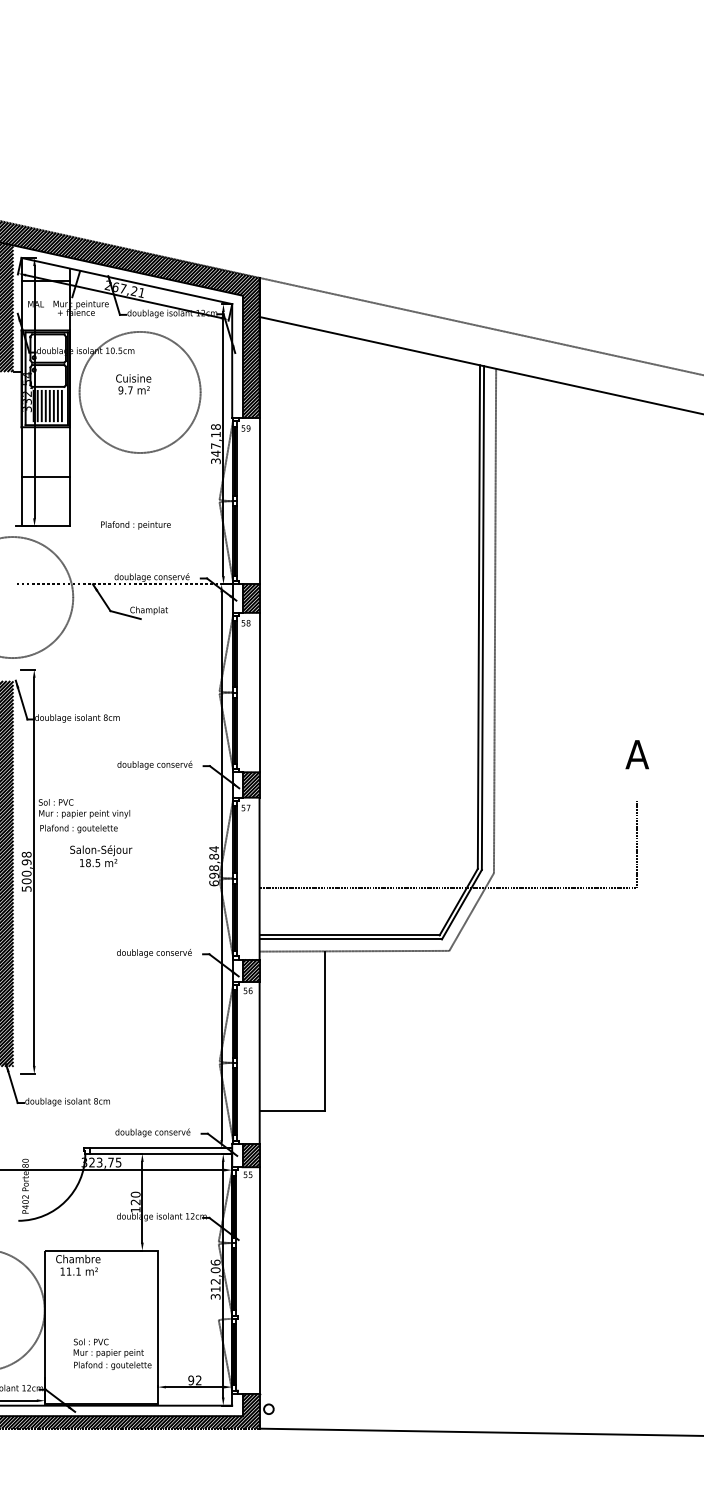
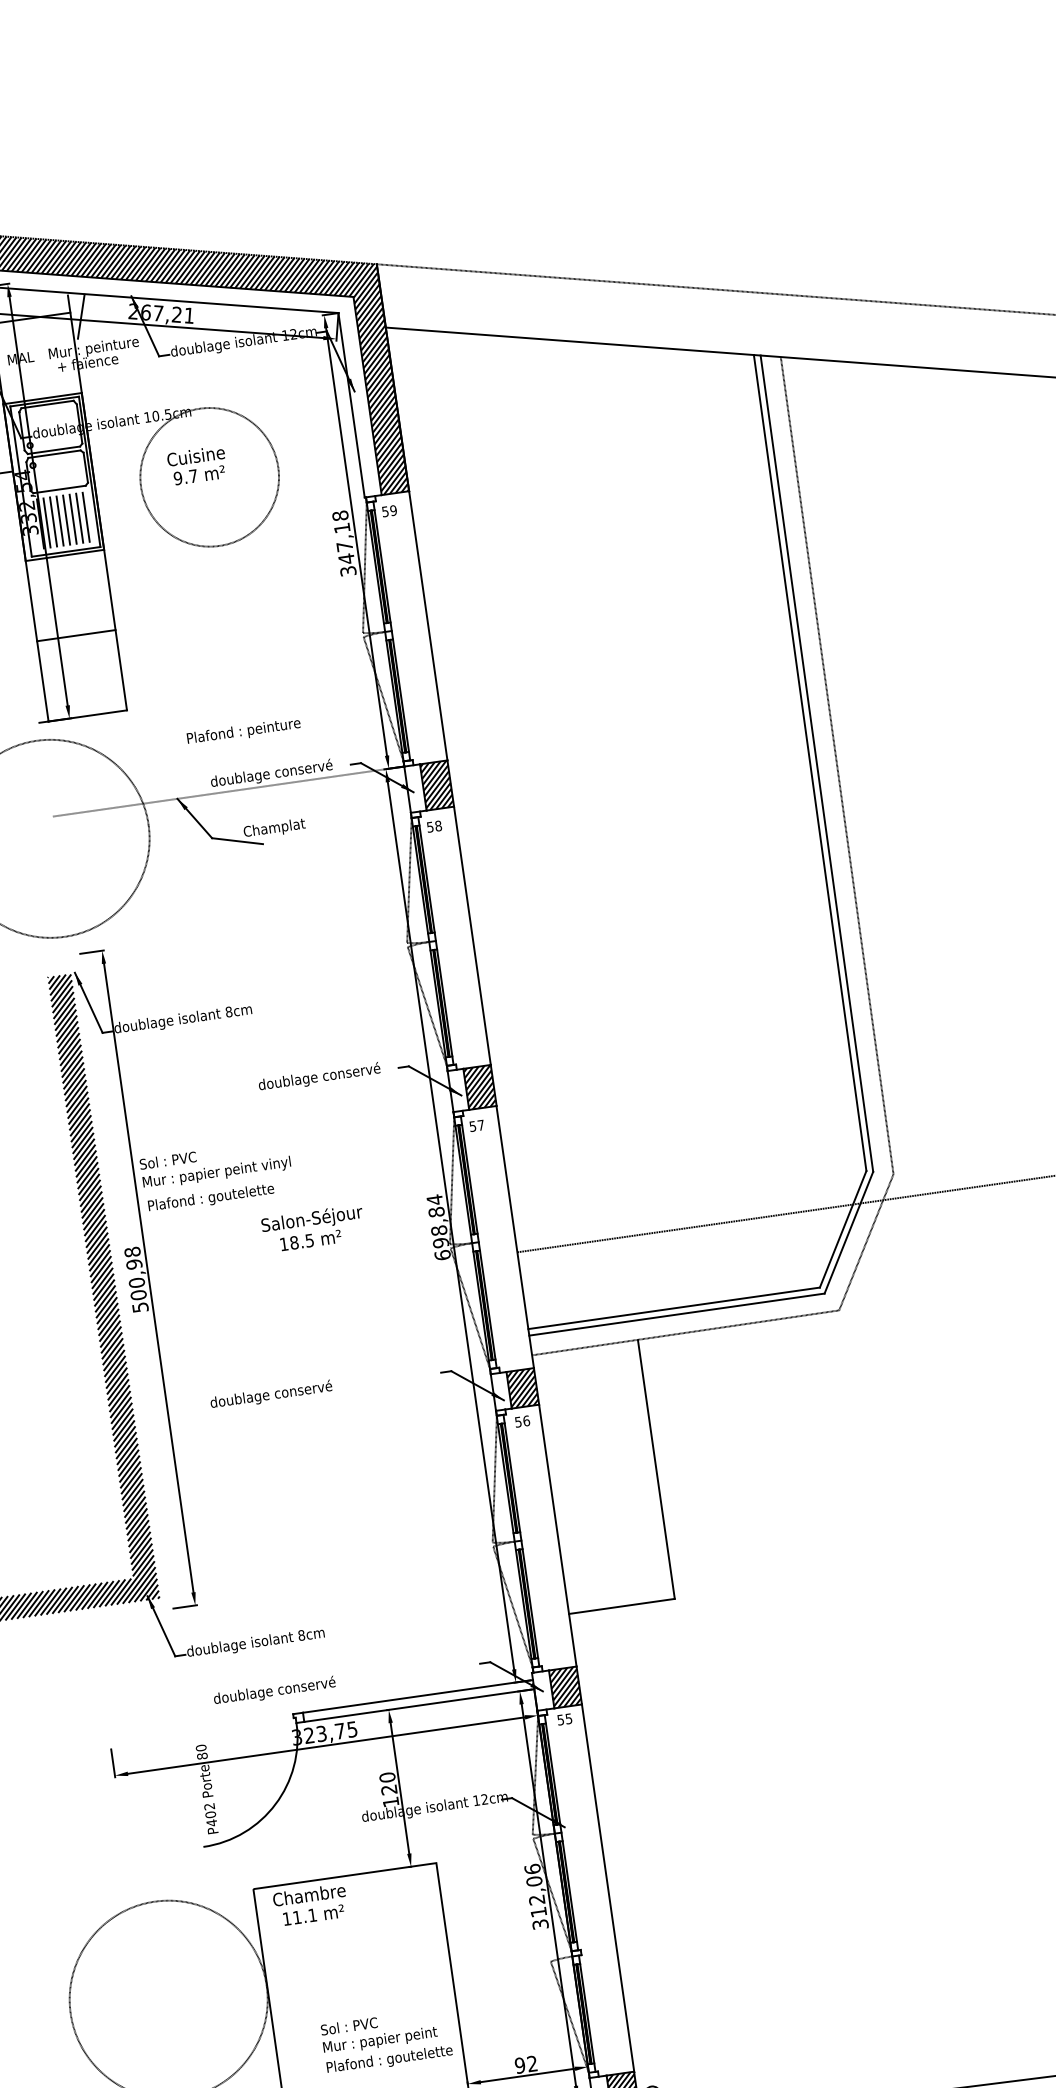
circle: (139, 391) -> (208, 475), size x0.7
text: (135, 525) -> (243, 732), moved
text: (101, 856) -> (314, 1229), moved
text: (154, 953) -> (271, 1395), moved
text: (152, 1132) -> (273, 1690), moved

